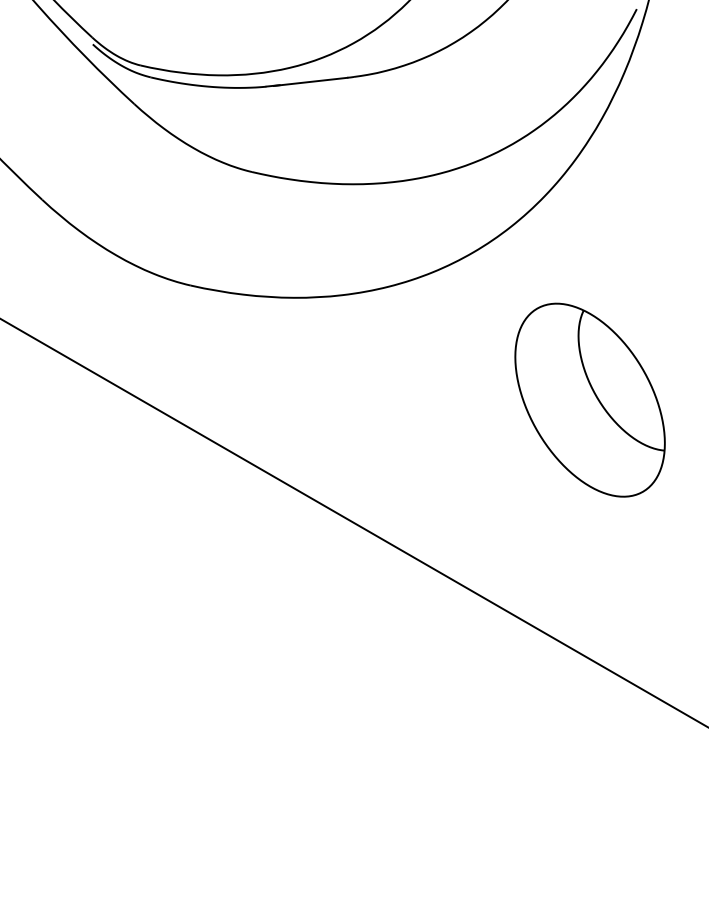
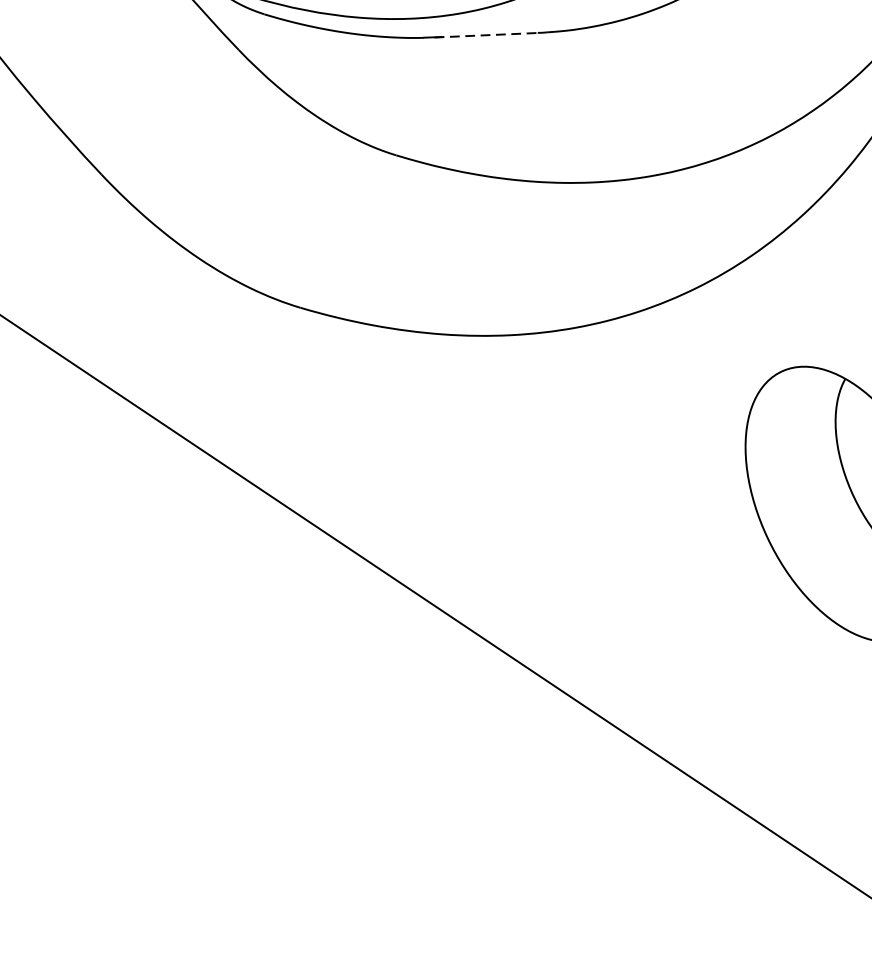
line: (310, 81) -> (486, 34), solid -> dashed

